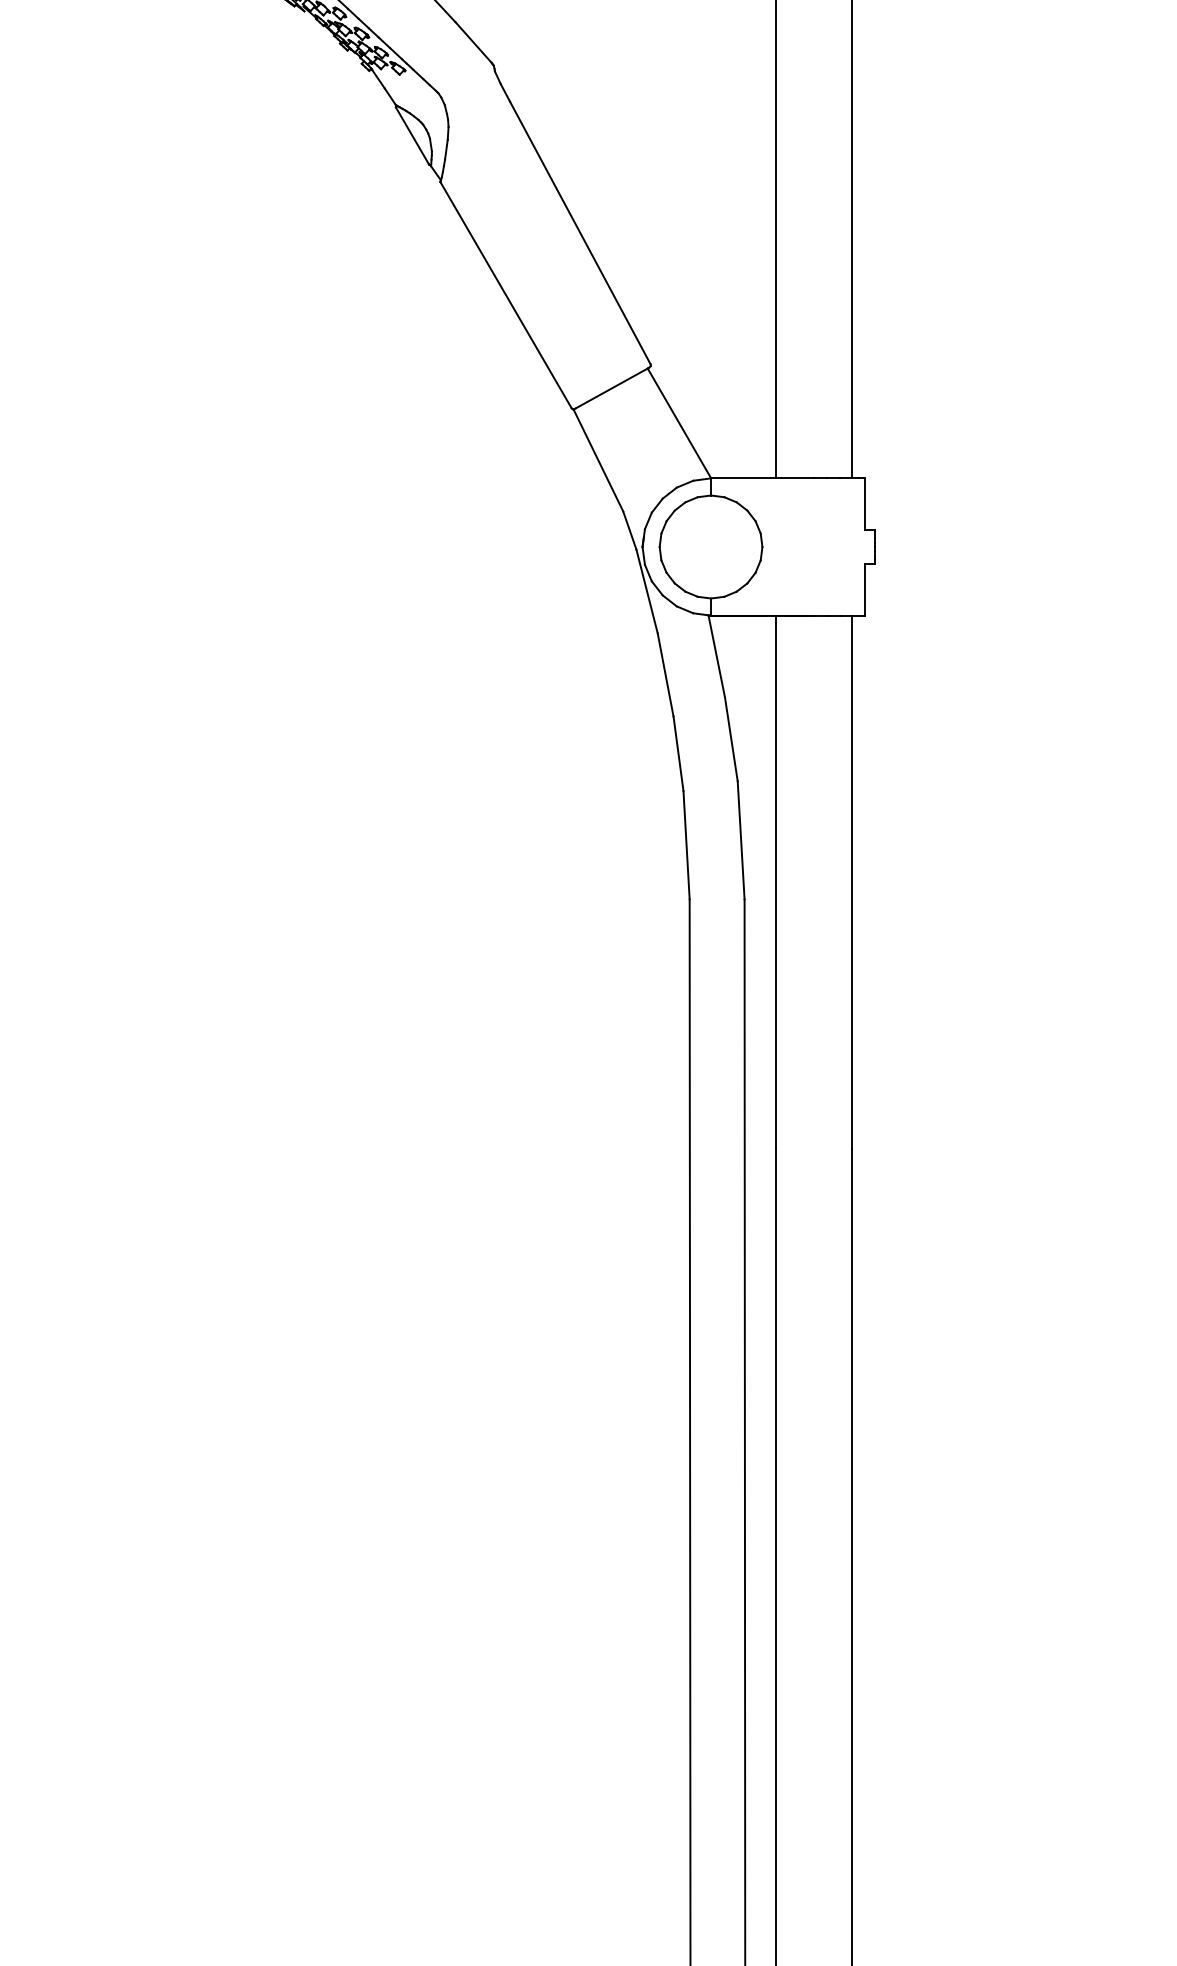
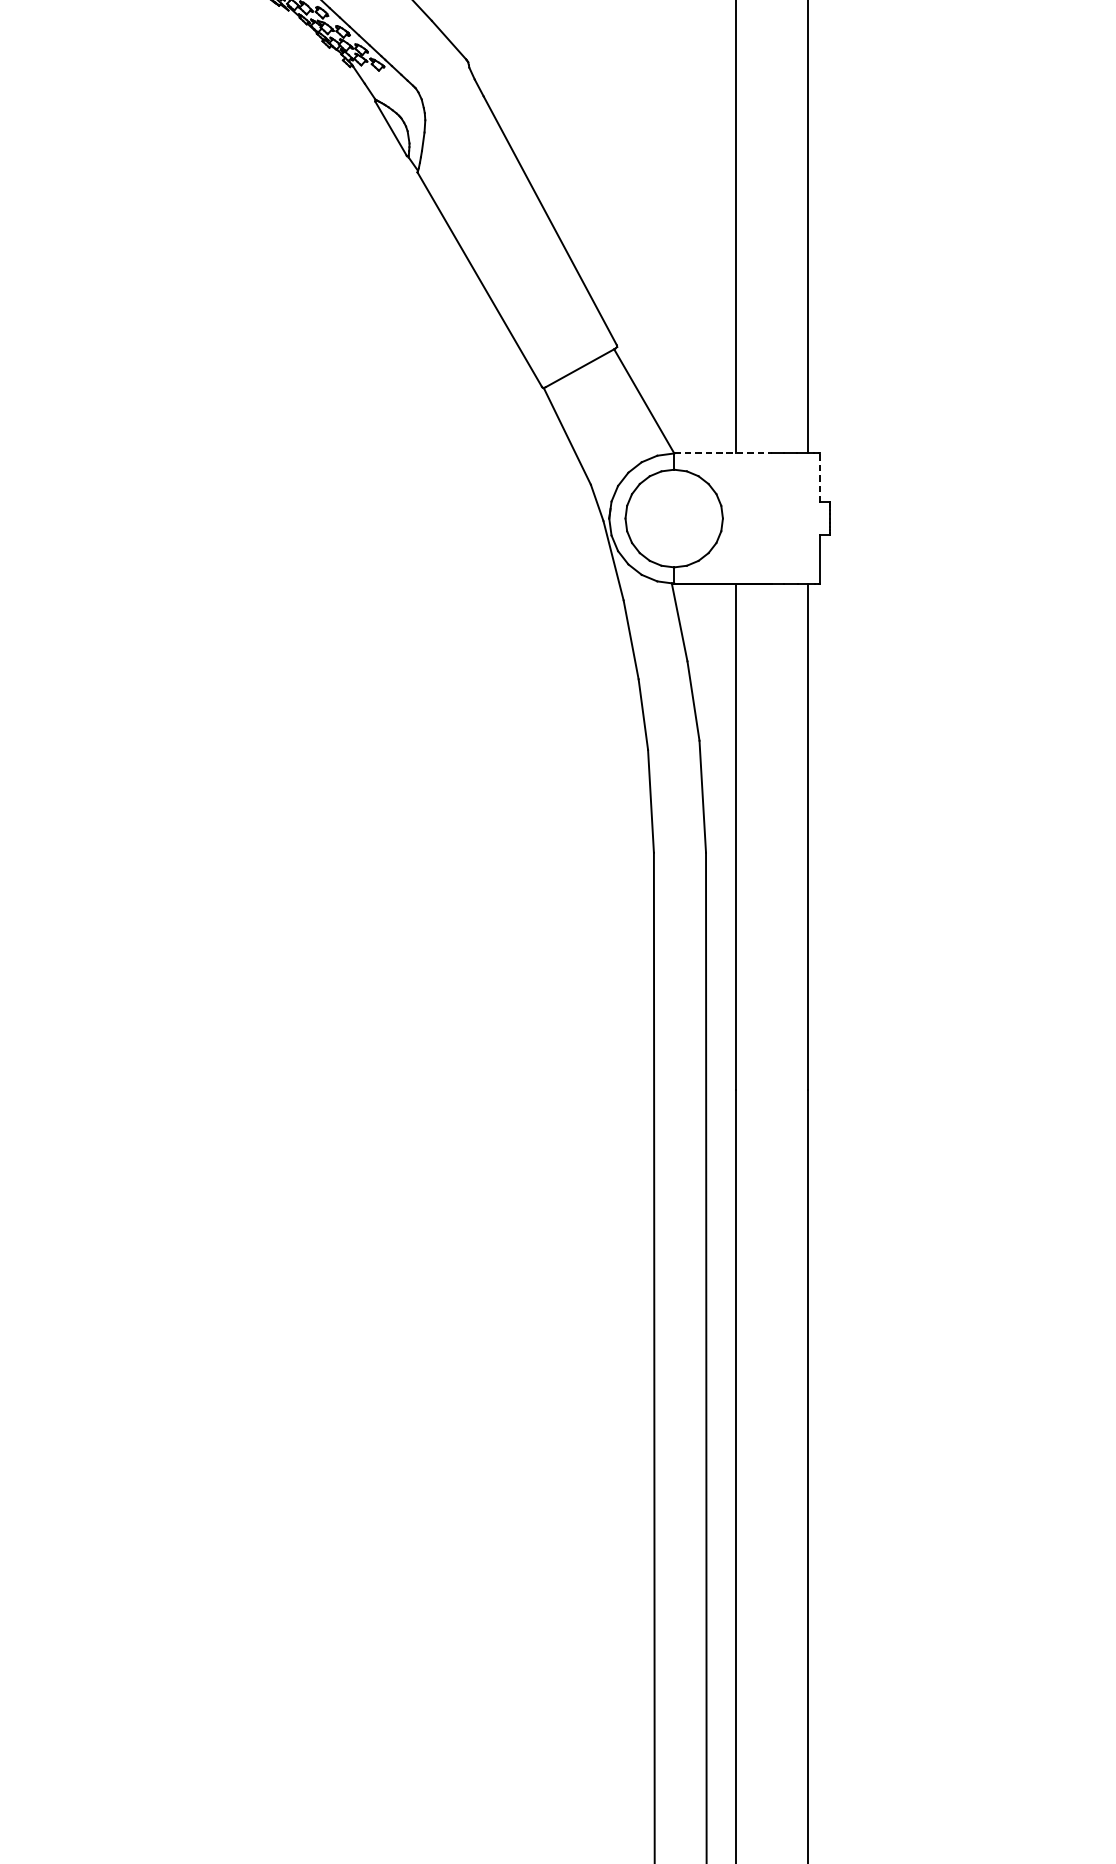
line: (762, 478) -> (723, 453), solid -> dashed
line: (865, 504) -> (820, 478), solid -> dashed

